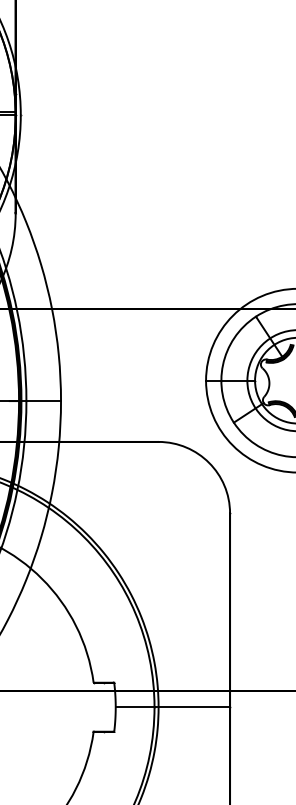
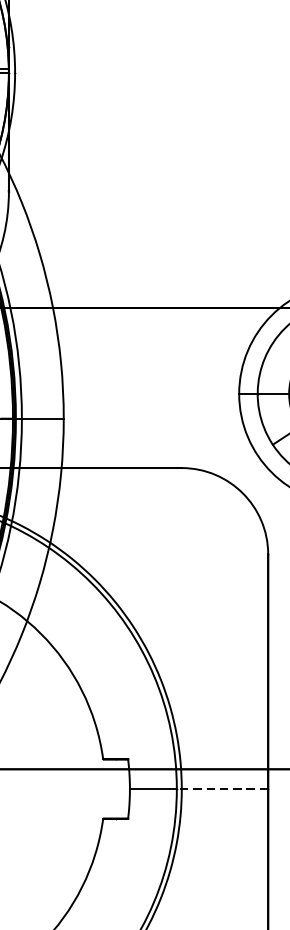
line: (192, 707) -> (222, 789), solid -> dashed

